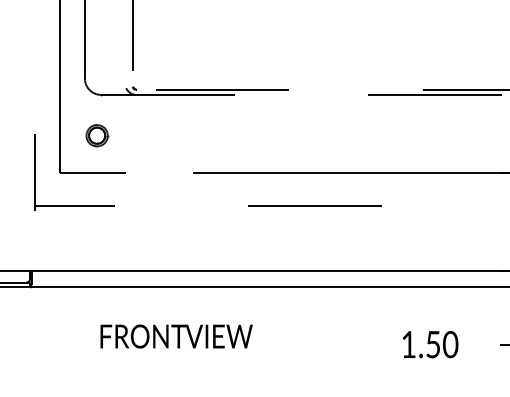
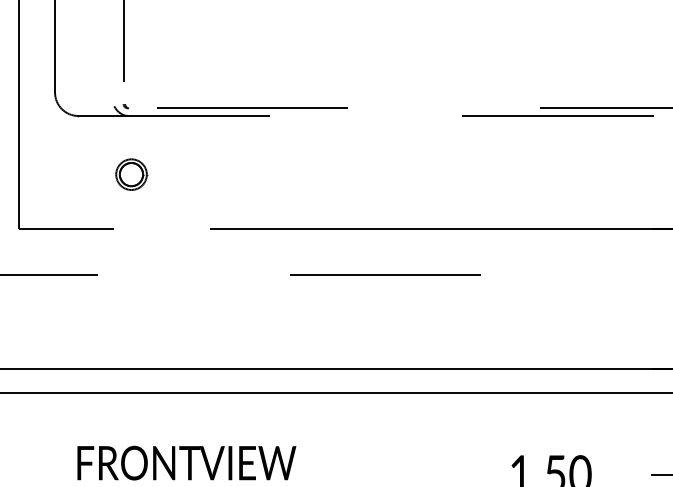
part: (97, 135) -> (132, 174), moved

